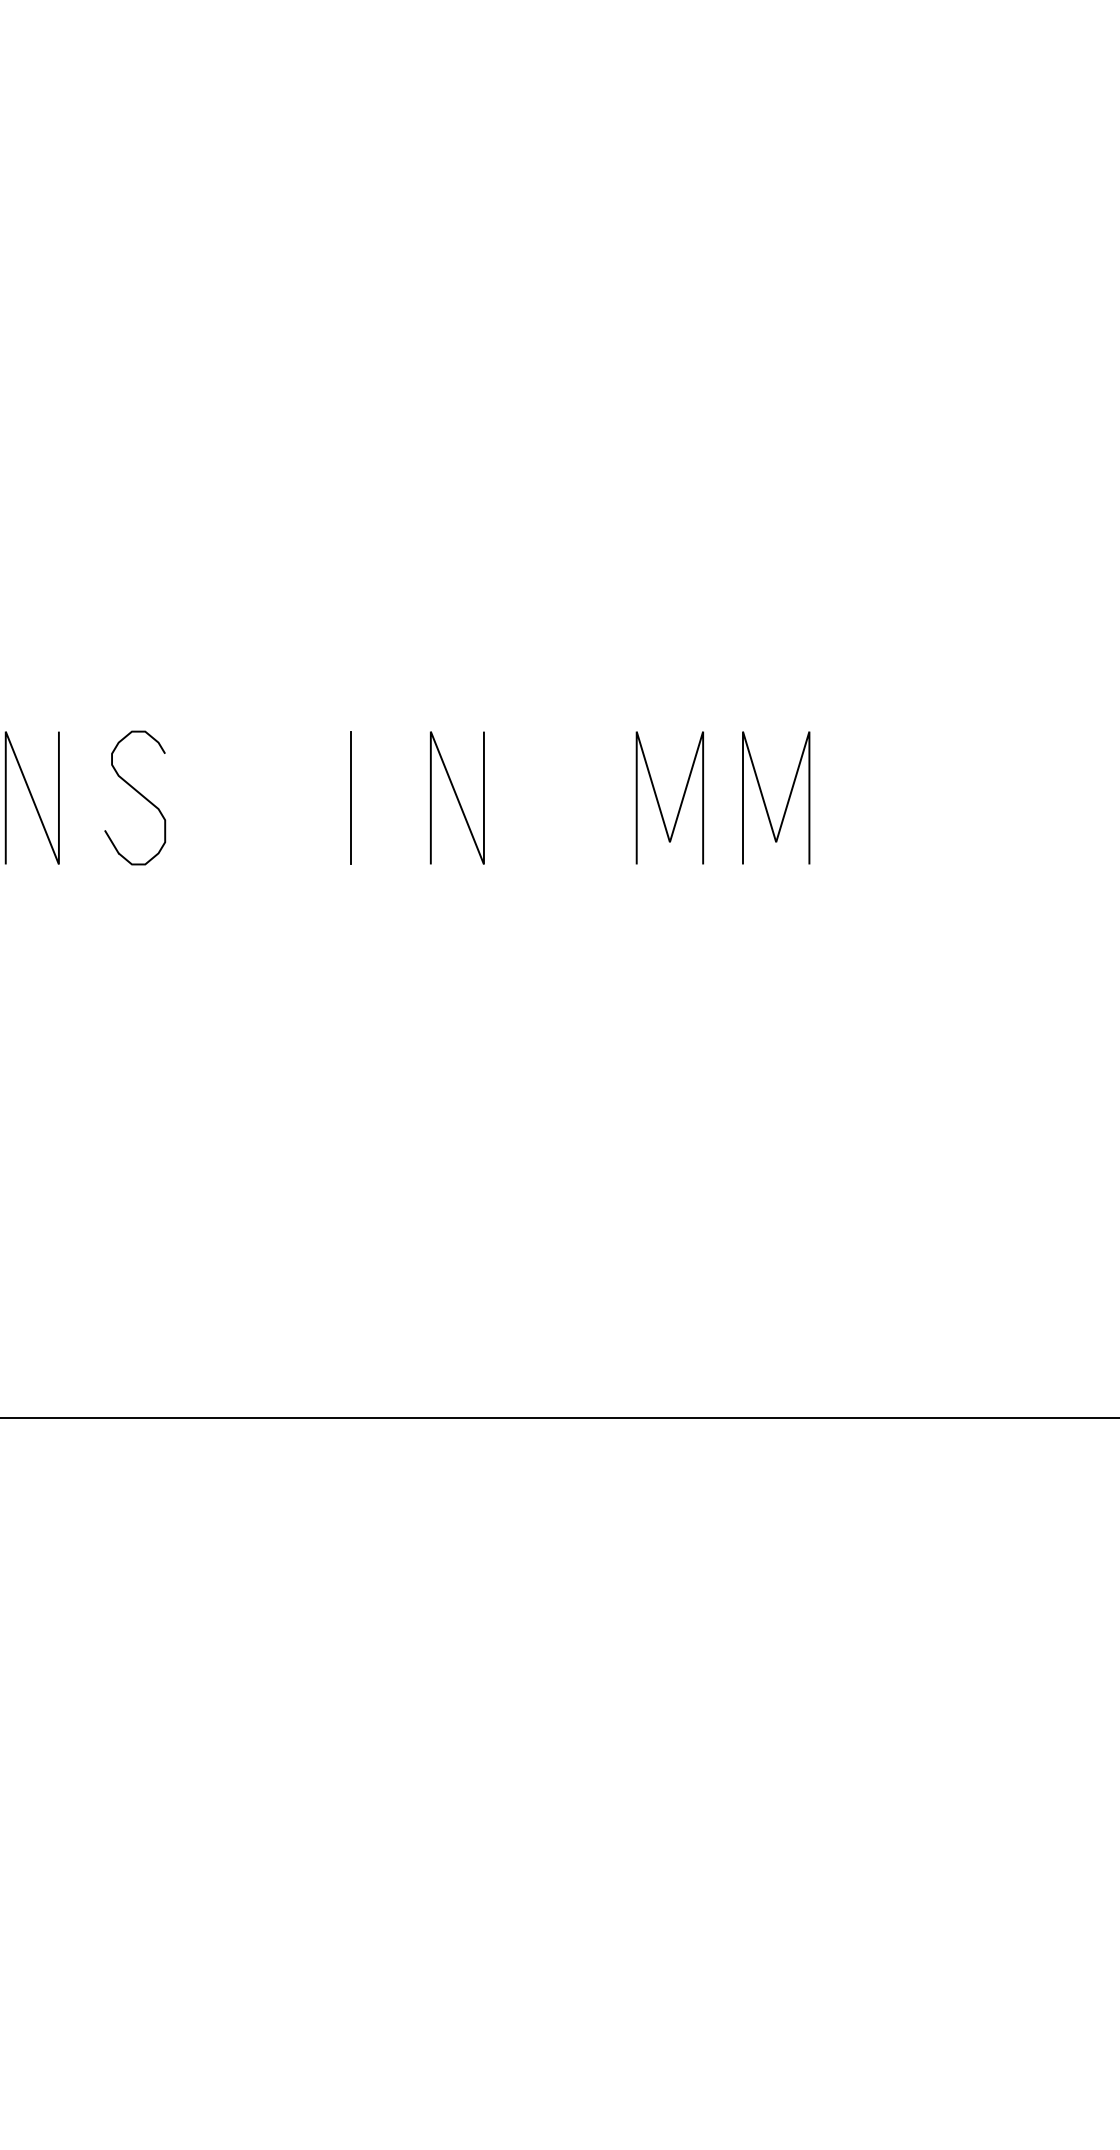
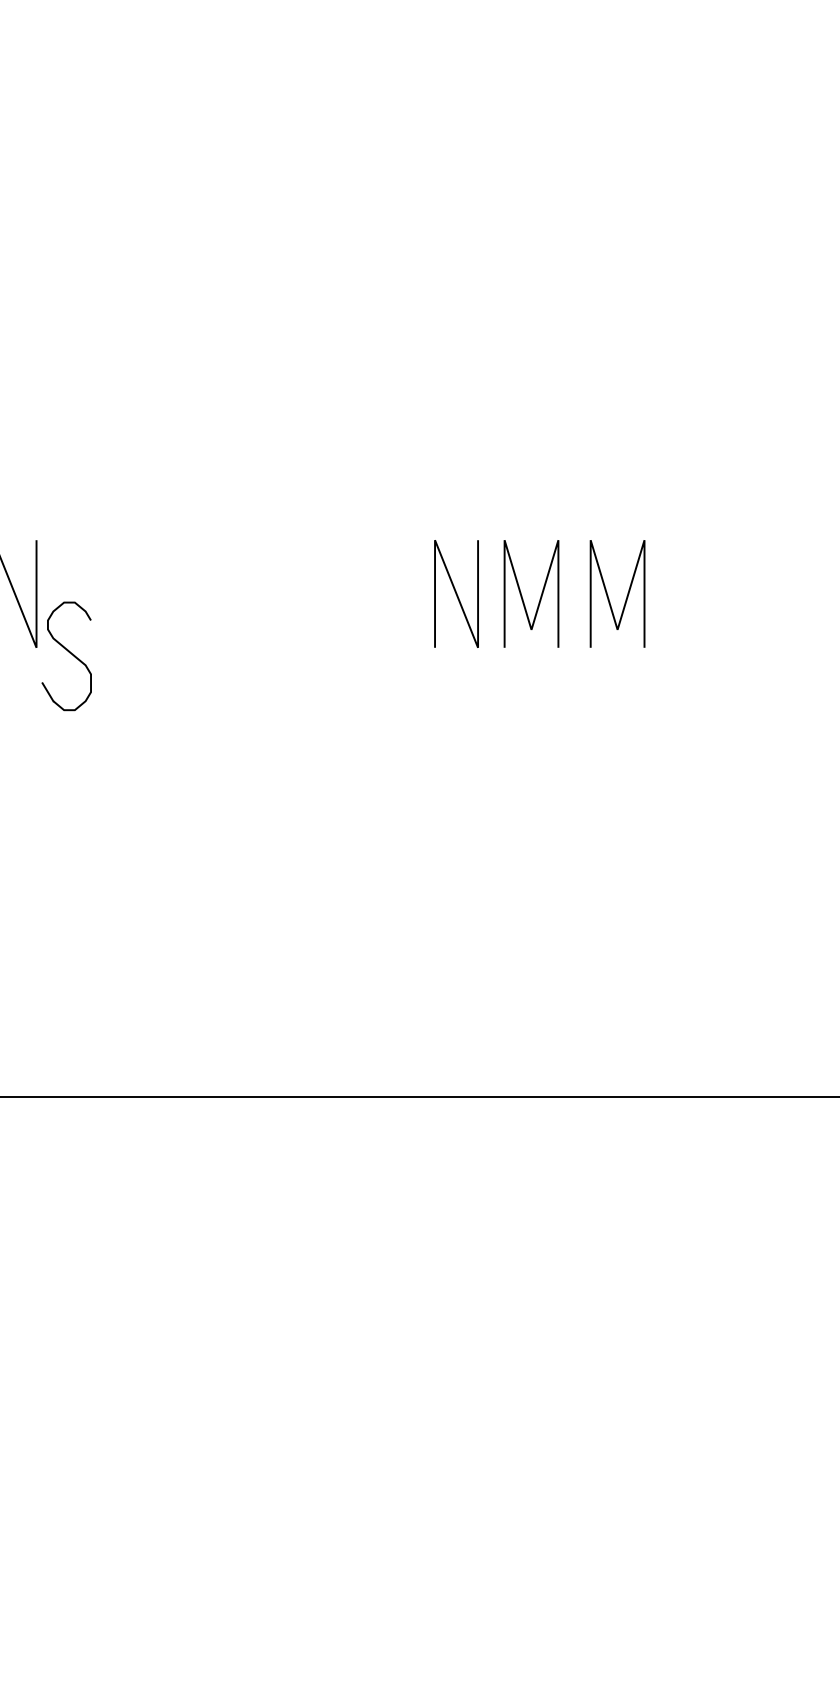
part: (135, 797) -> (66, 655), moved
line: (351, 797) -> (273, 593), removed
line: (457, 797) -> (456, 593), moved

